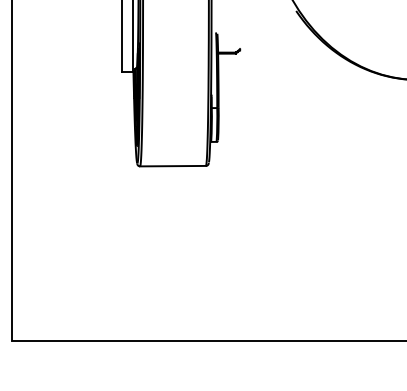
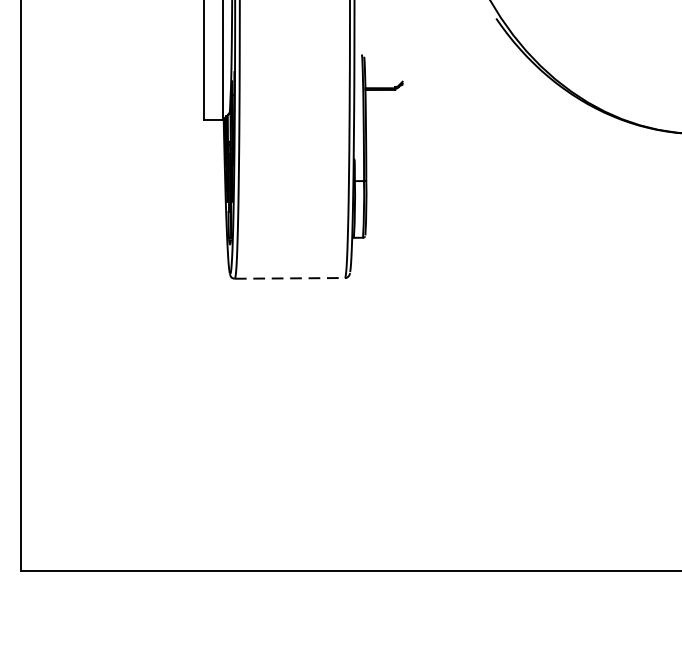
line: (173, 166) -> (290, 278), solid -> dashed

